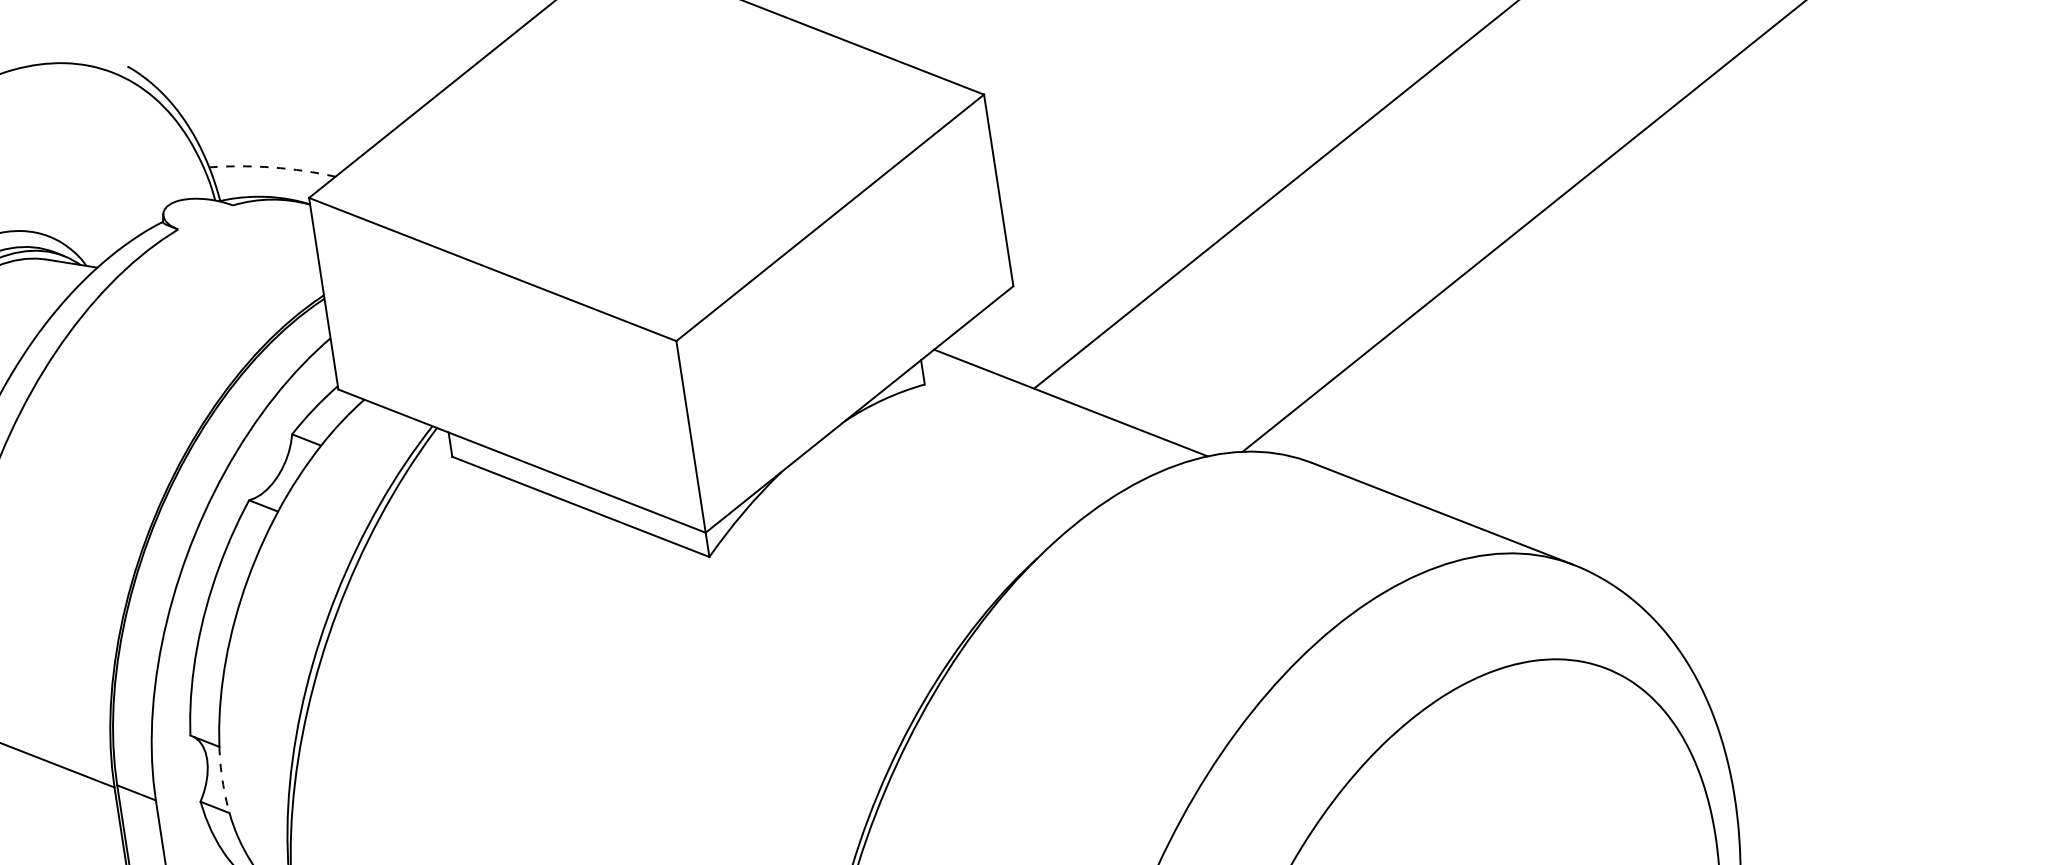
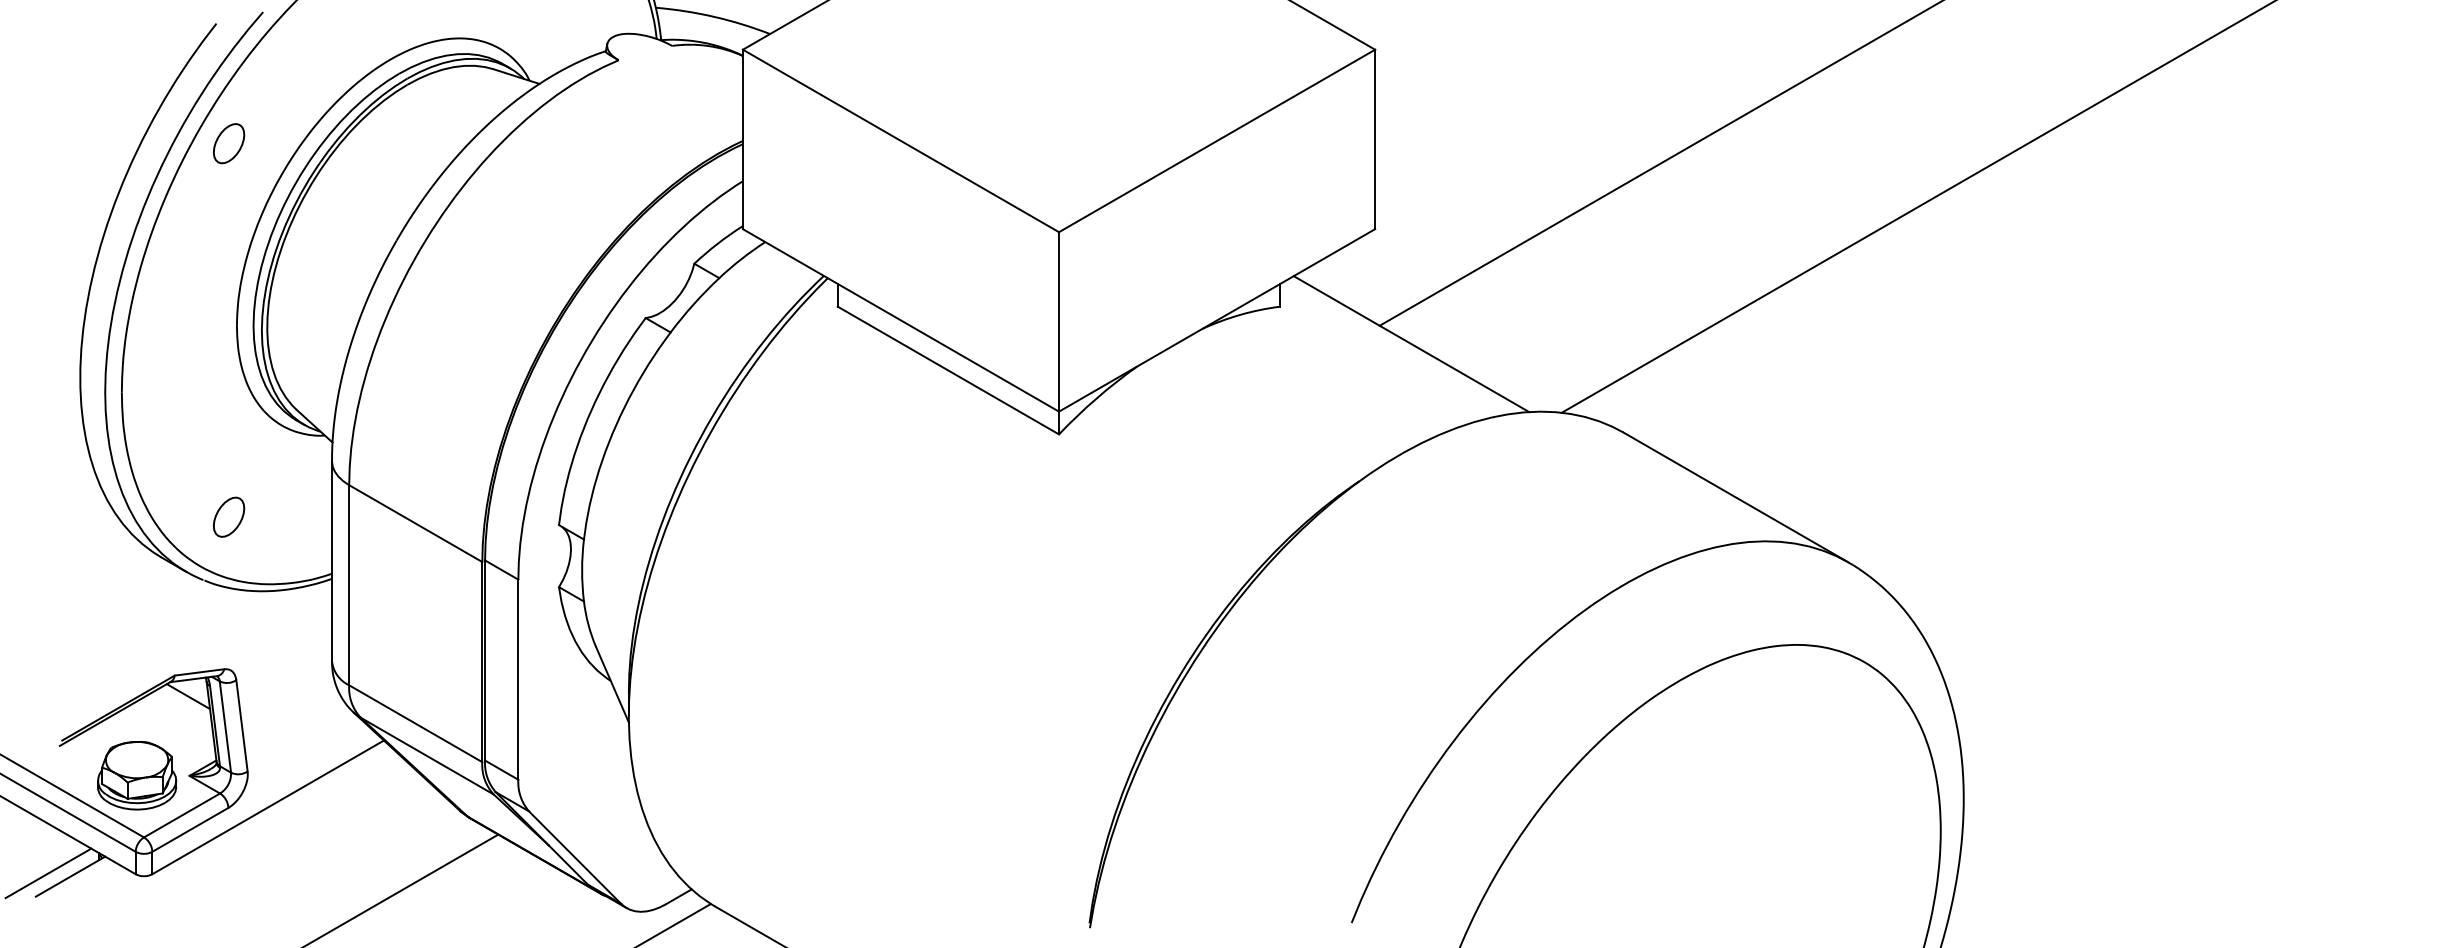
arc: (272, 167) -> (713, 16), dashed -> solid
arc: (222, 780) -> (582, 570), dashed -> solid

